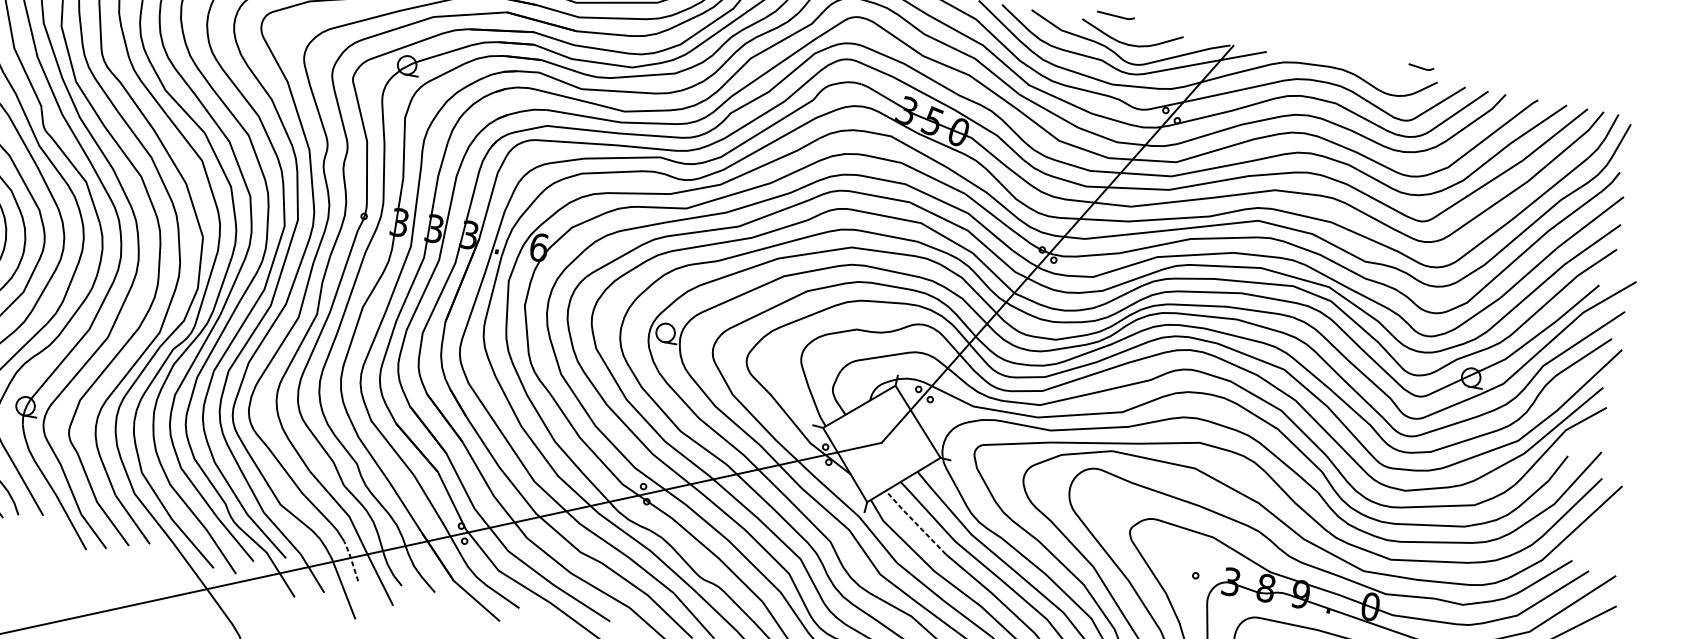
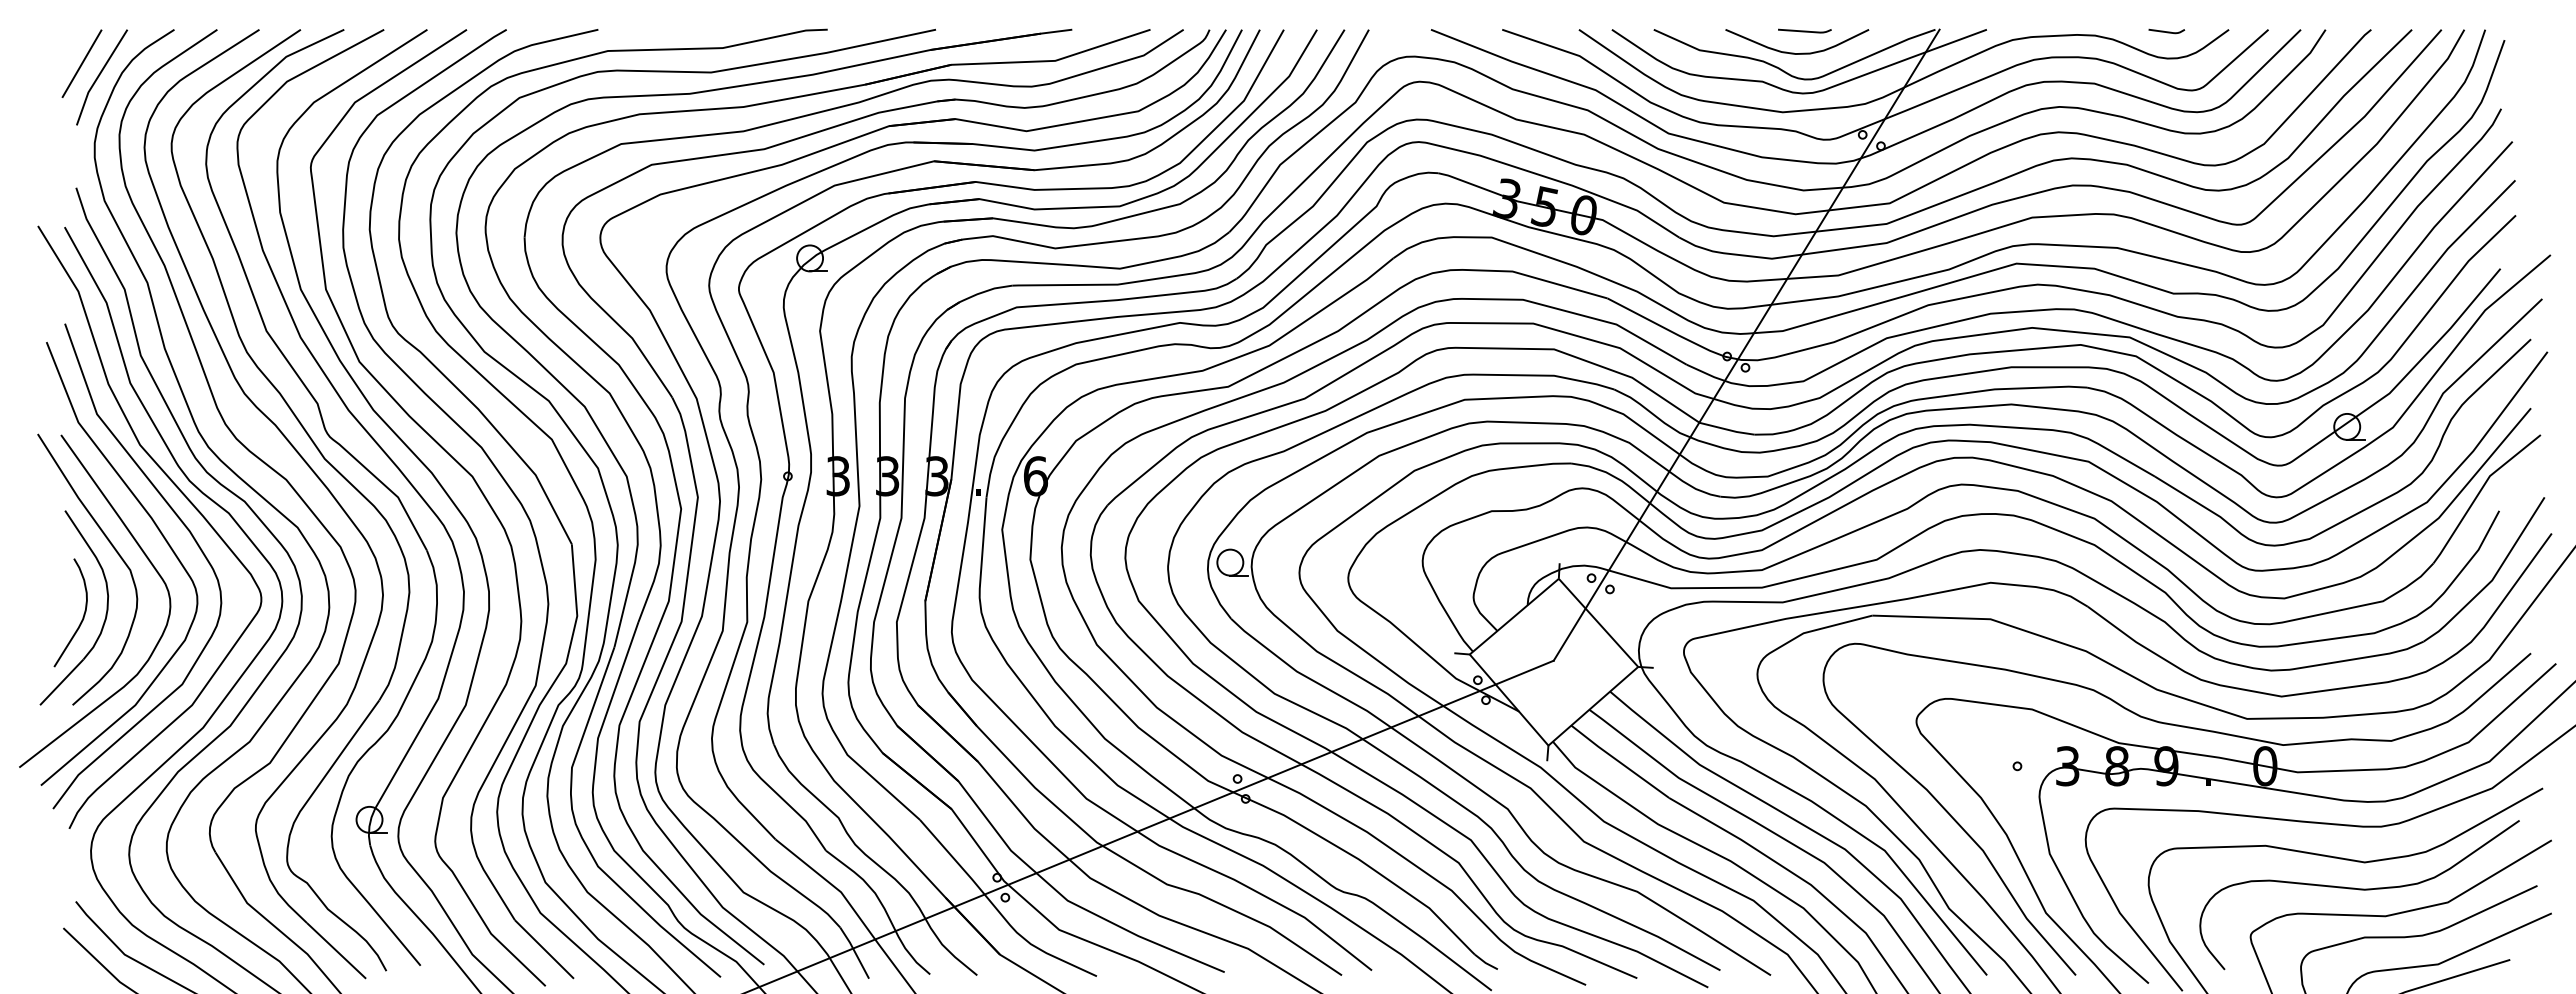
curve: (1115, 15) -> (1804, 30), moved
curve: (1421, 67) -> (2166, 31), moved
line: (915, 522) -> (1619, 761), dashed -> solid
line: (351, 560) -> (854, 951), dashed -> solid

